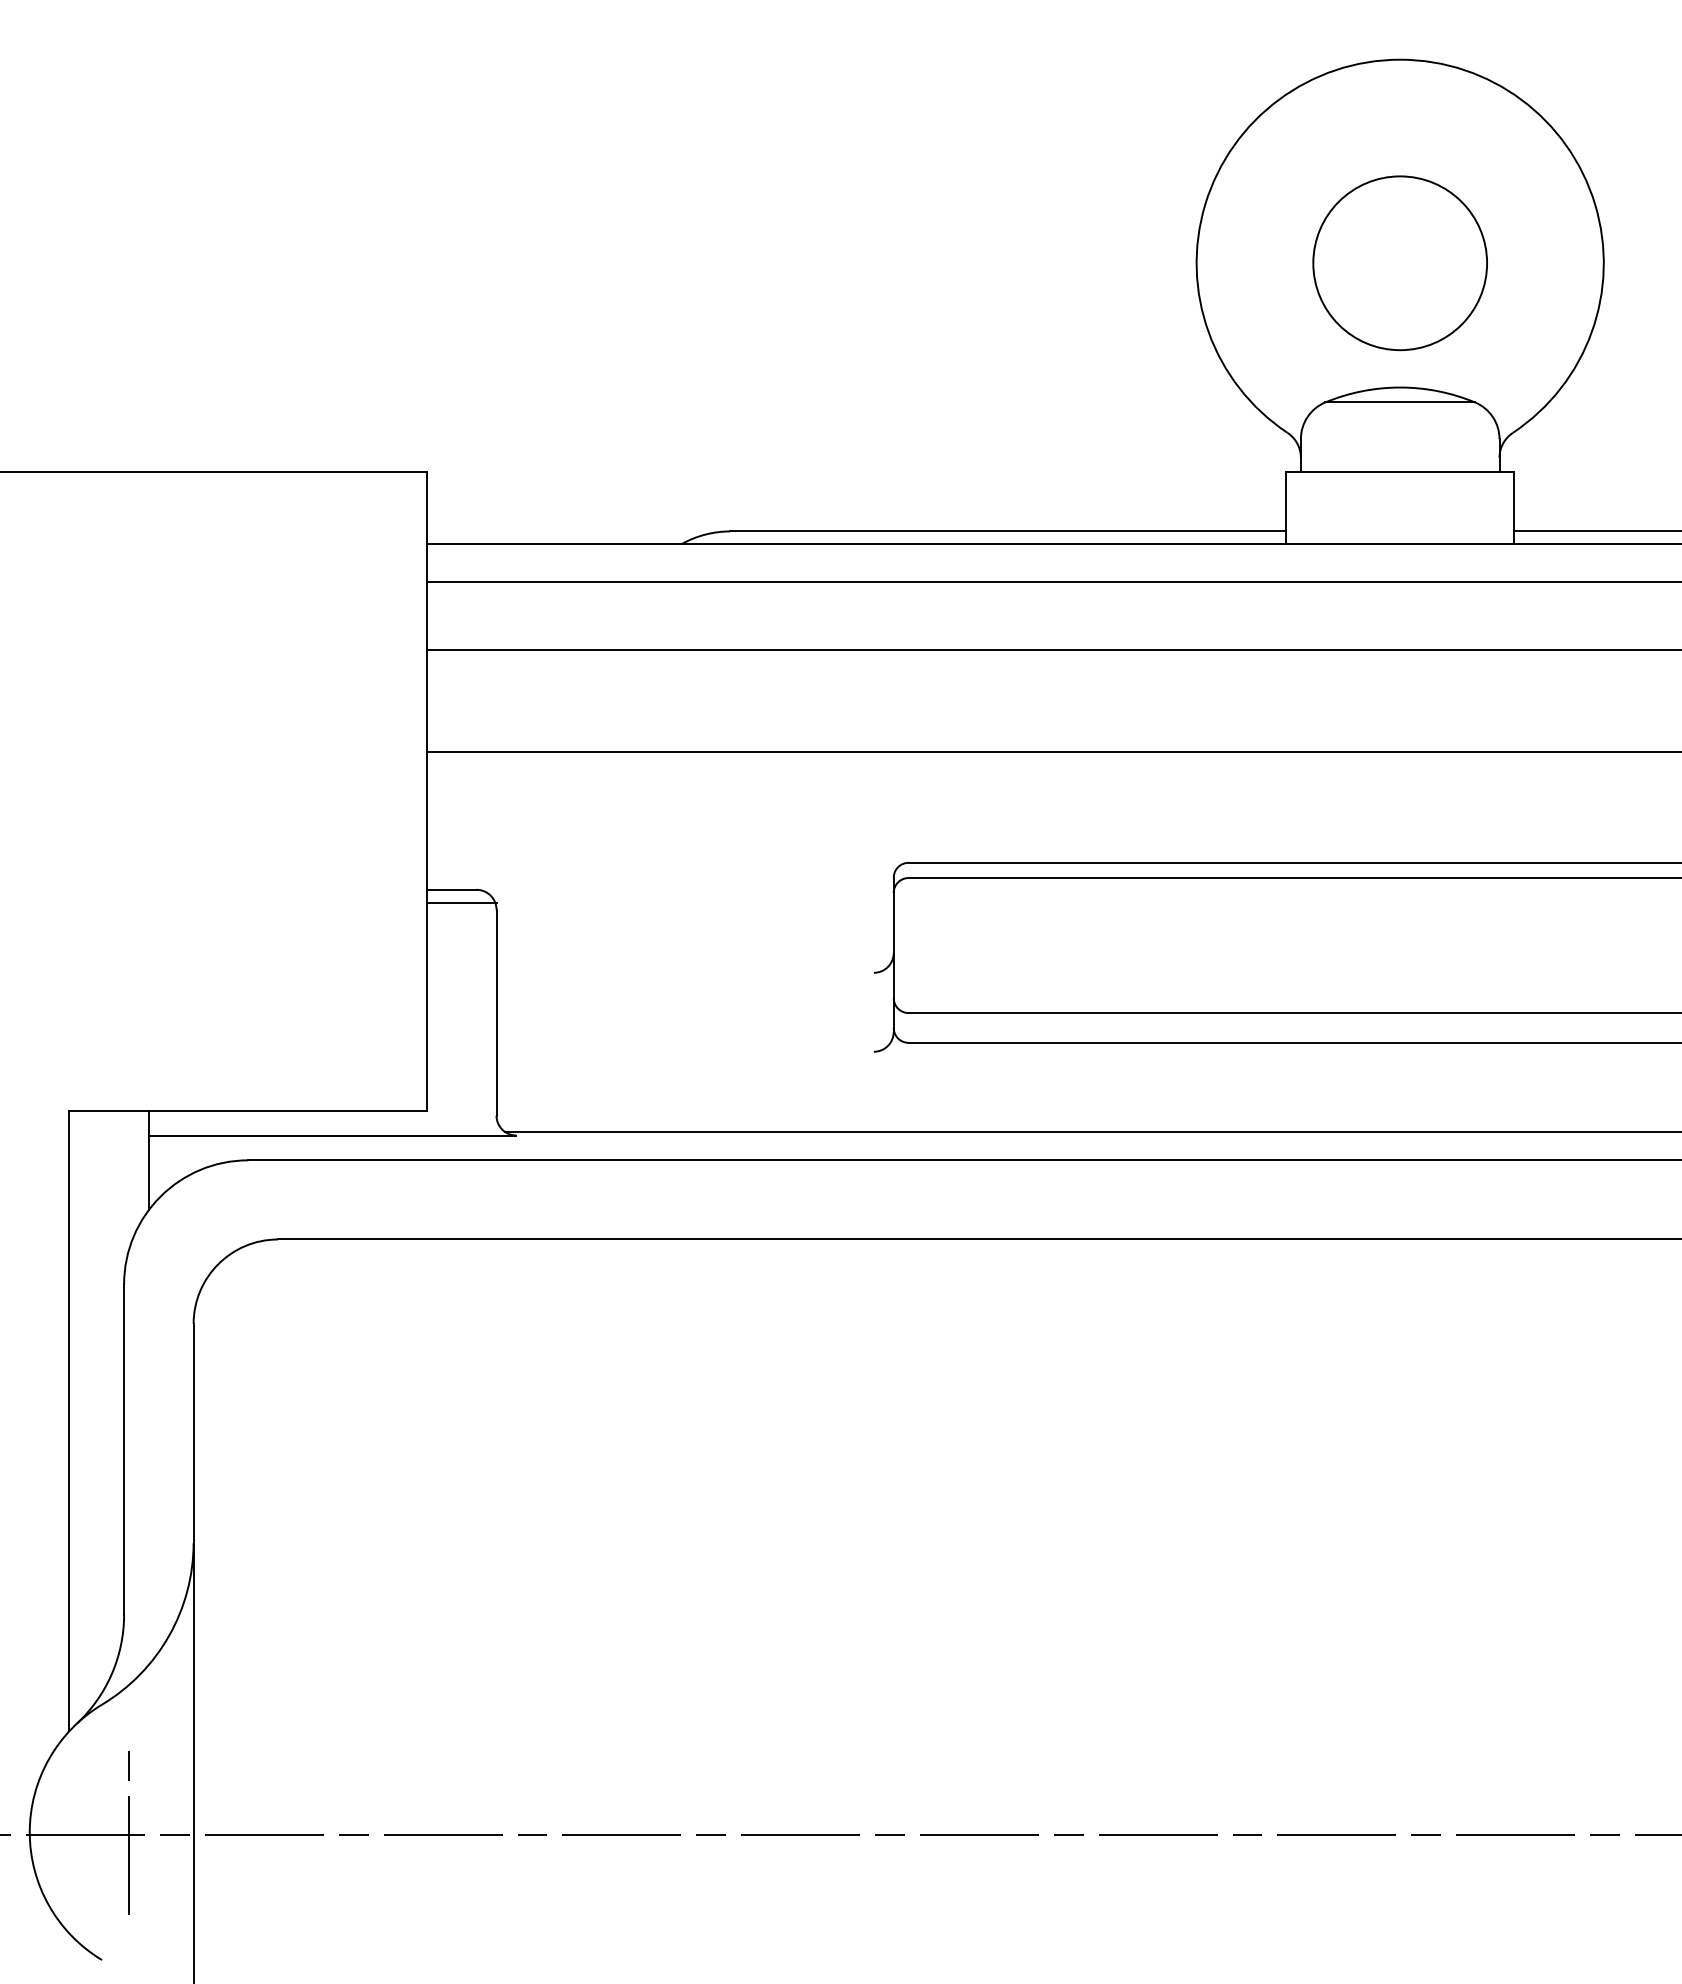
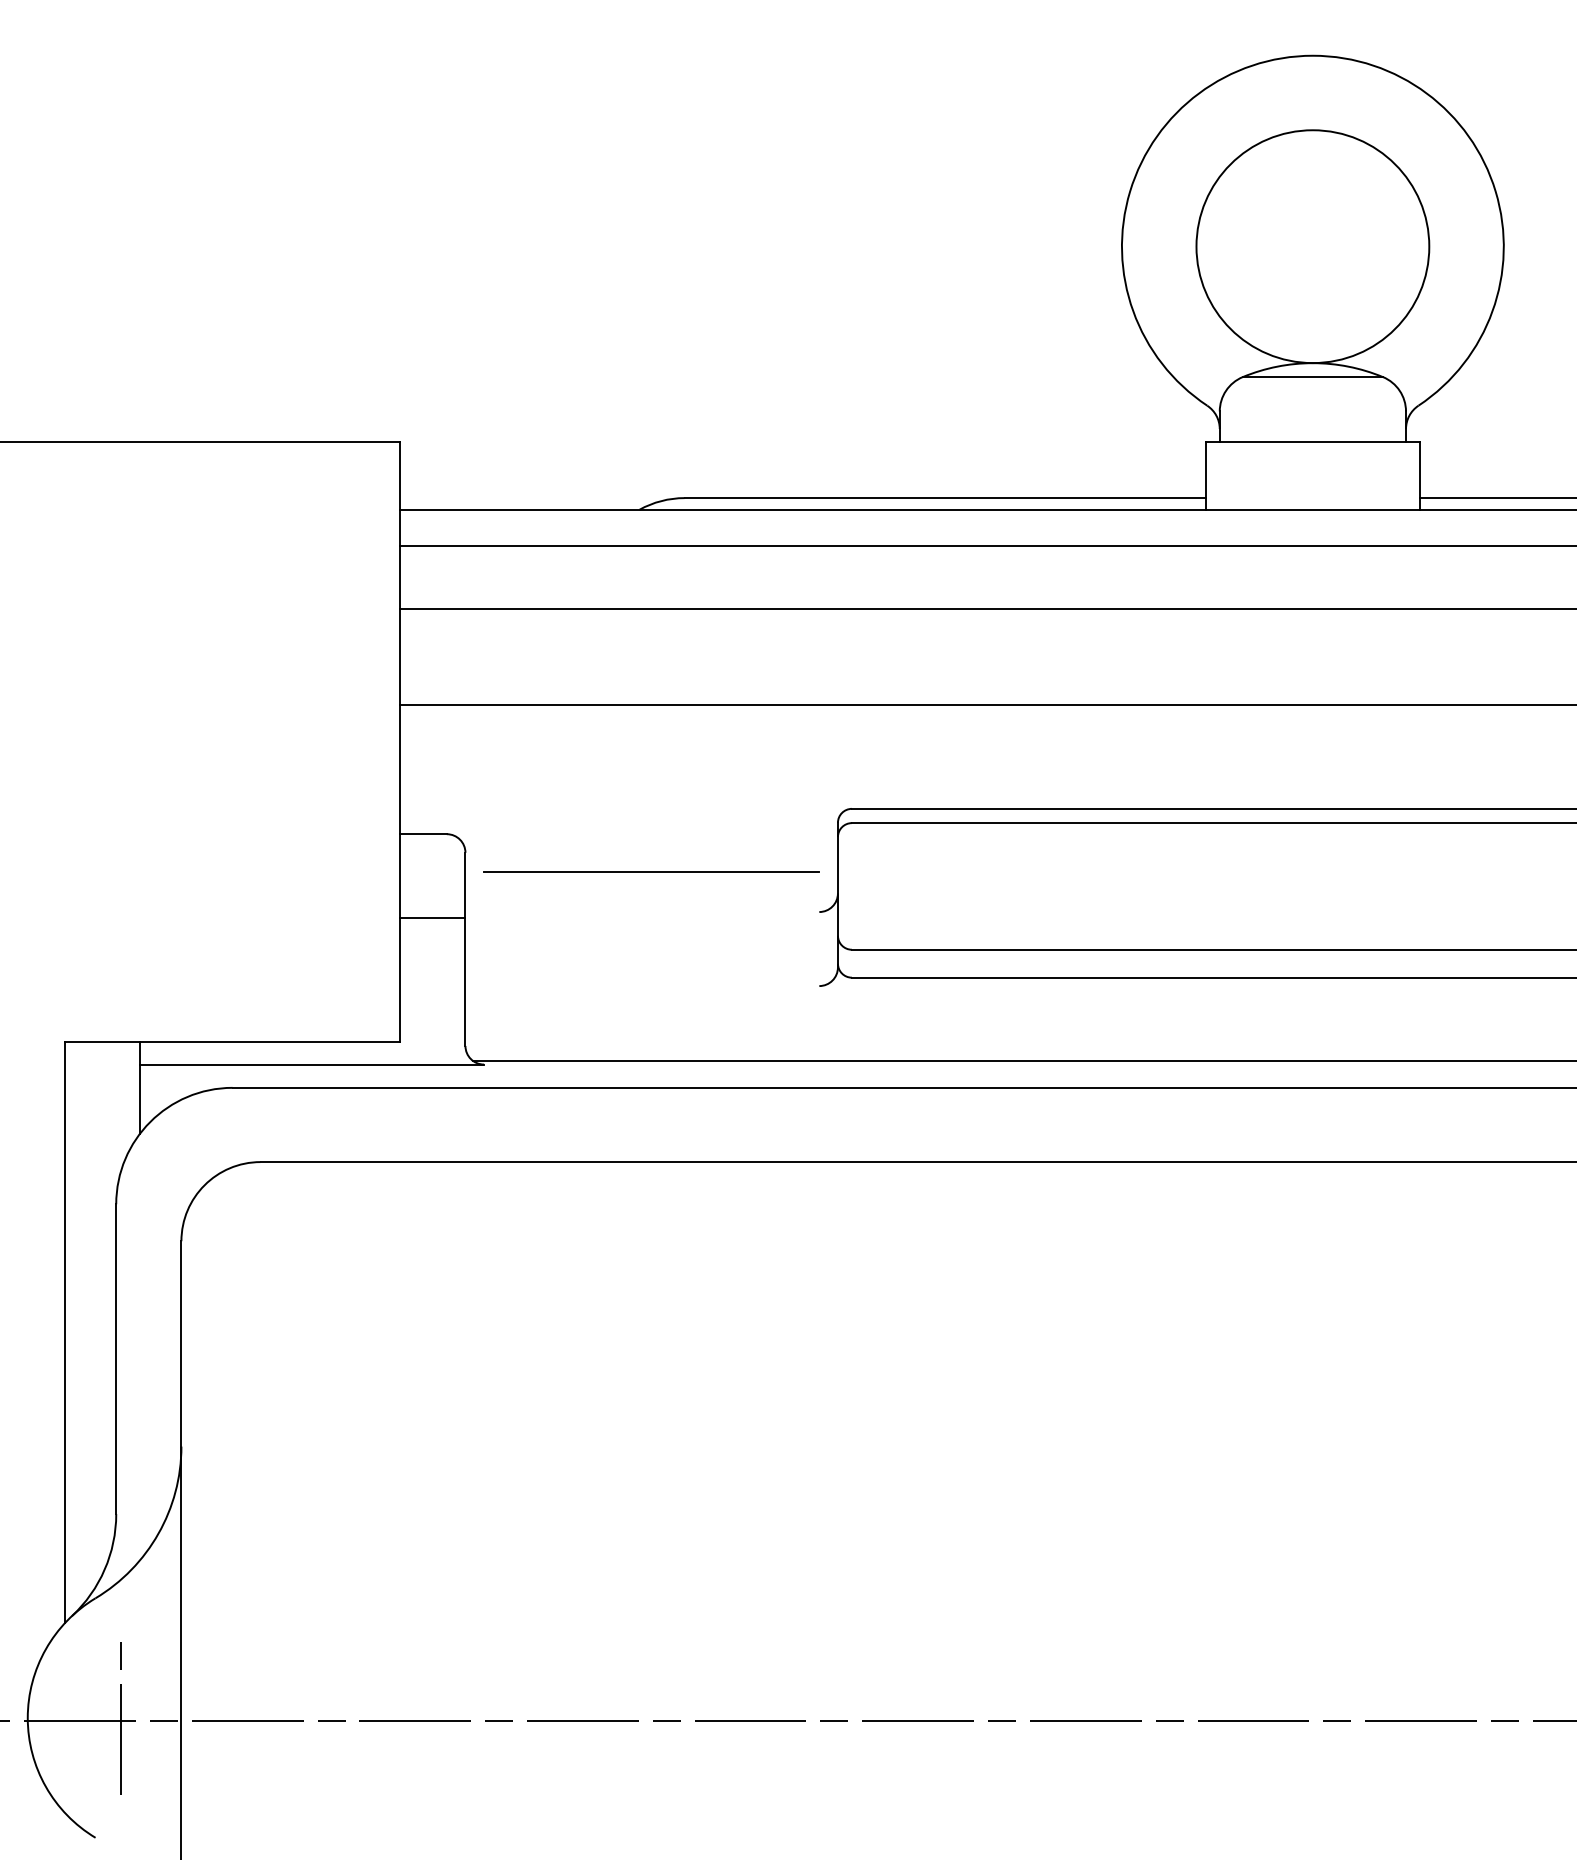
circle: (1399, 263) -> (1312, 246), size x1.43
line: (461, 904) -> (432, 918), moved
line: (694, 929) -> (651, 871), added

